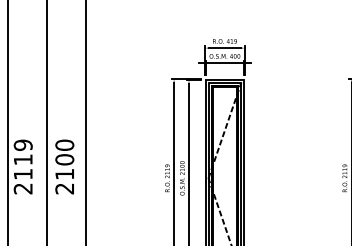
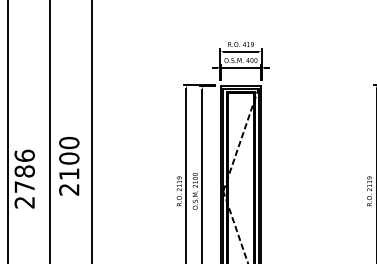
text: (22, 159) -> (23, 171), 2119 -> 2786
text: (64, 166) -> (68, 165), moved

